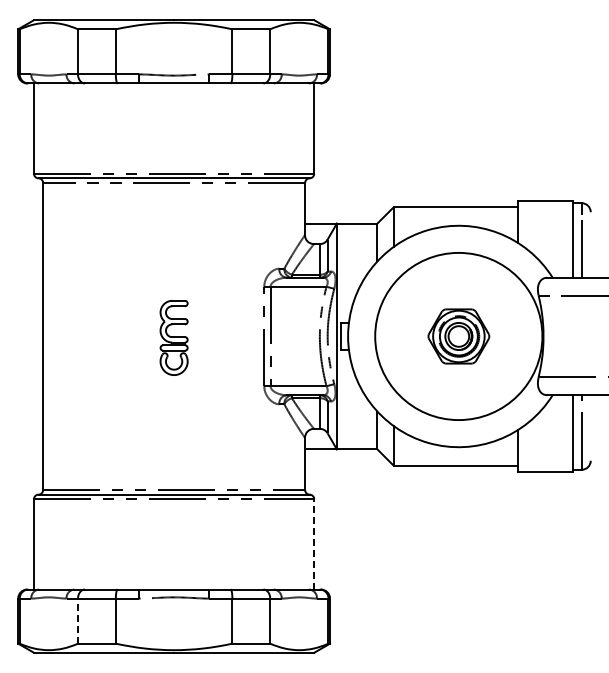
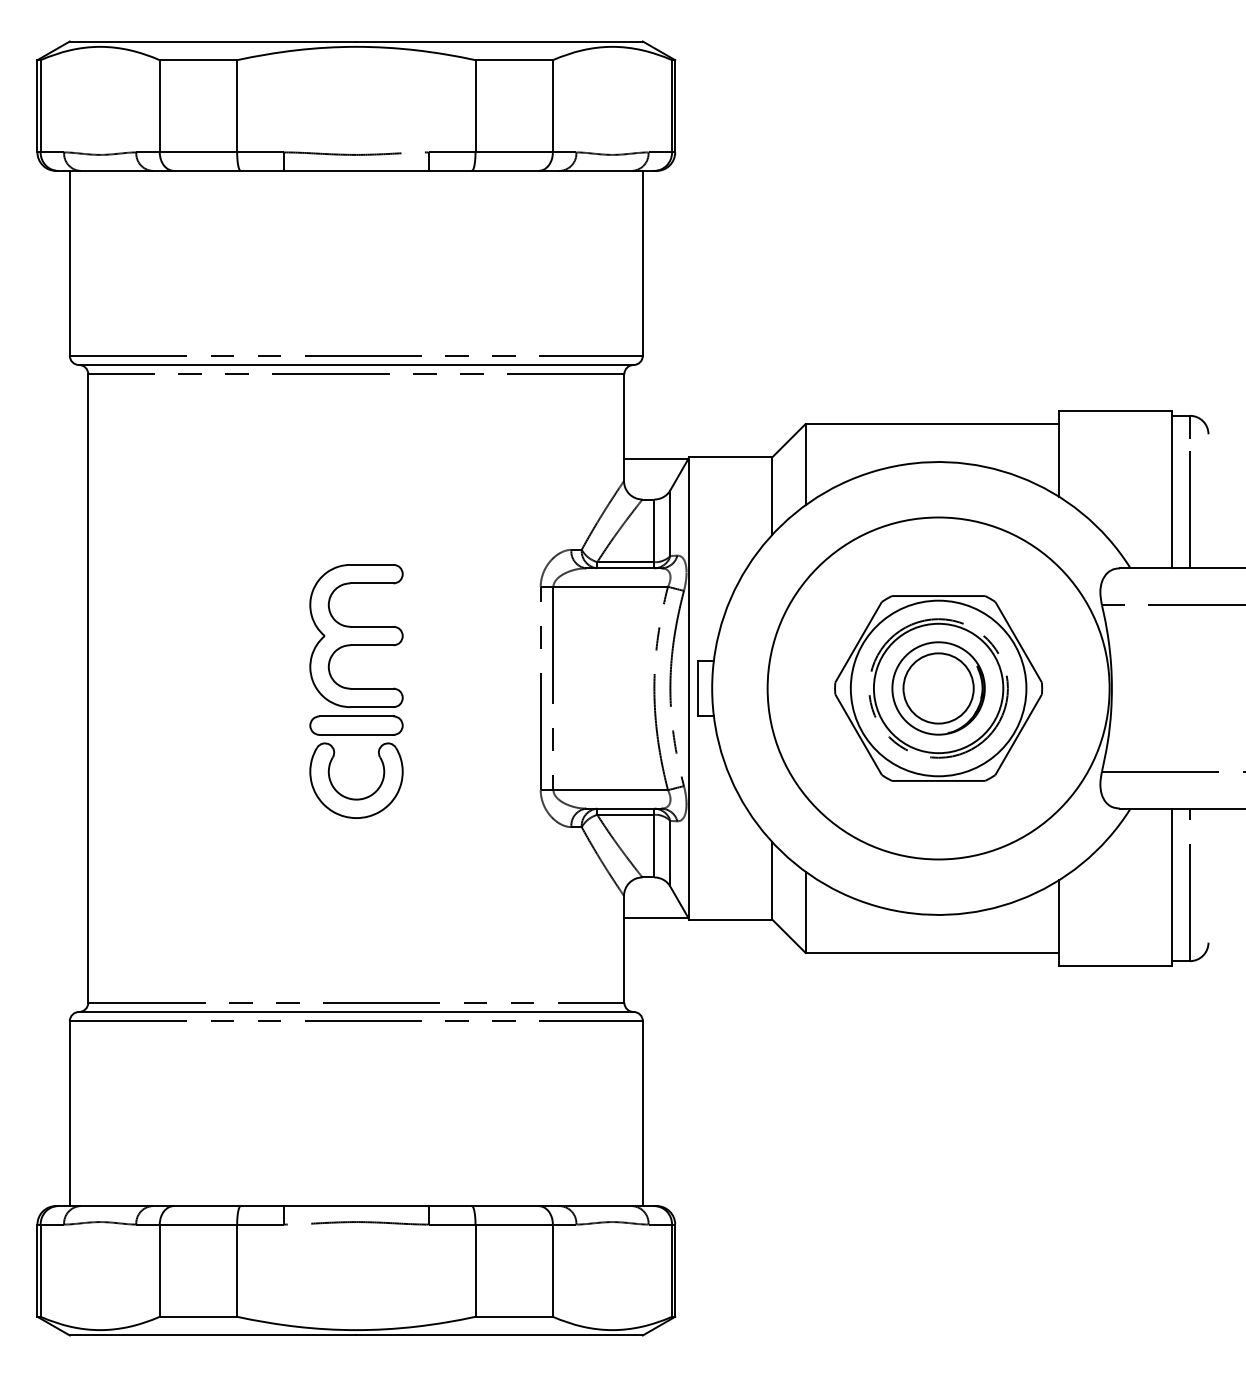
part: (458, 336) -> (937, 688), size x1.67
part: (173, 337) -> (355, 690), size x1.67
line: (314, 543) -> (643, 1111), dashed -> solid
line: (78, 621) -> (160, 1271), dashed -> solid

